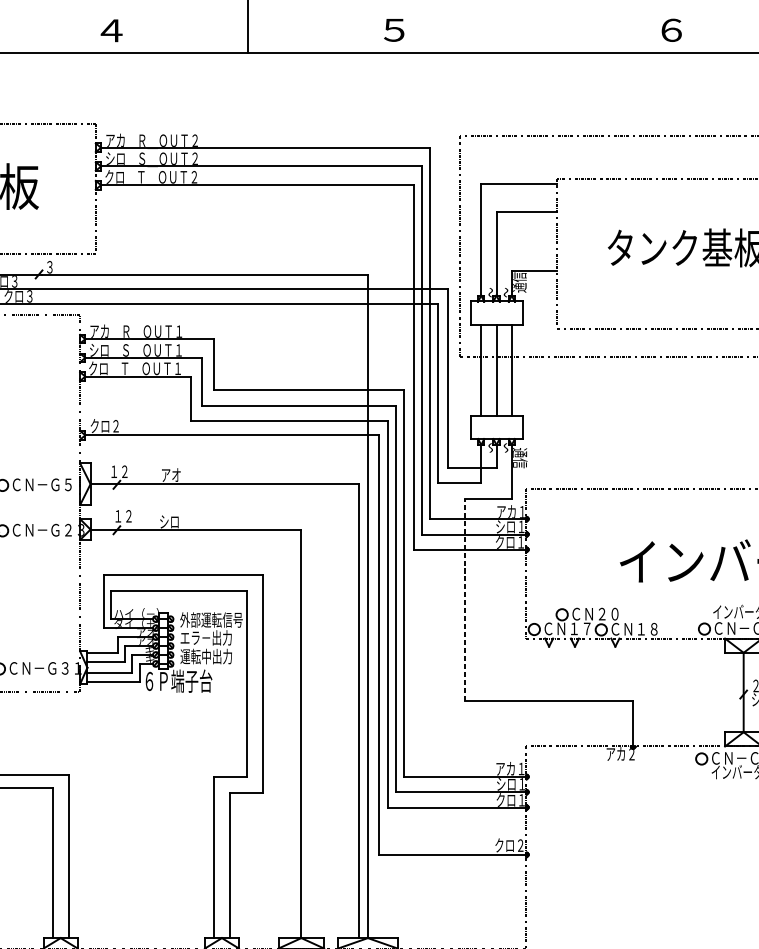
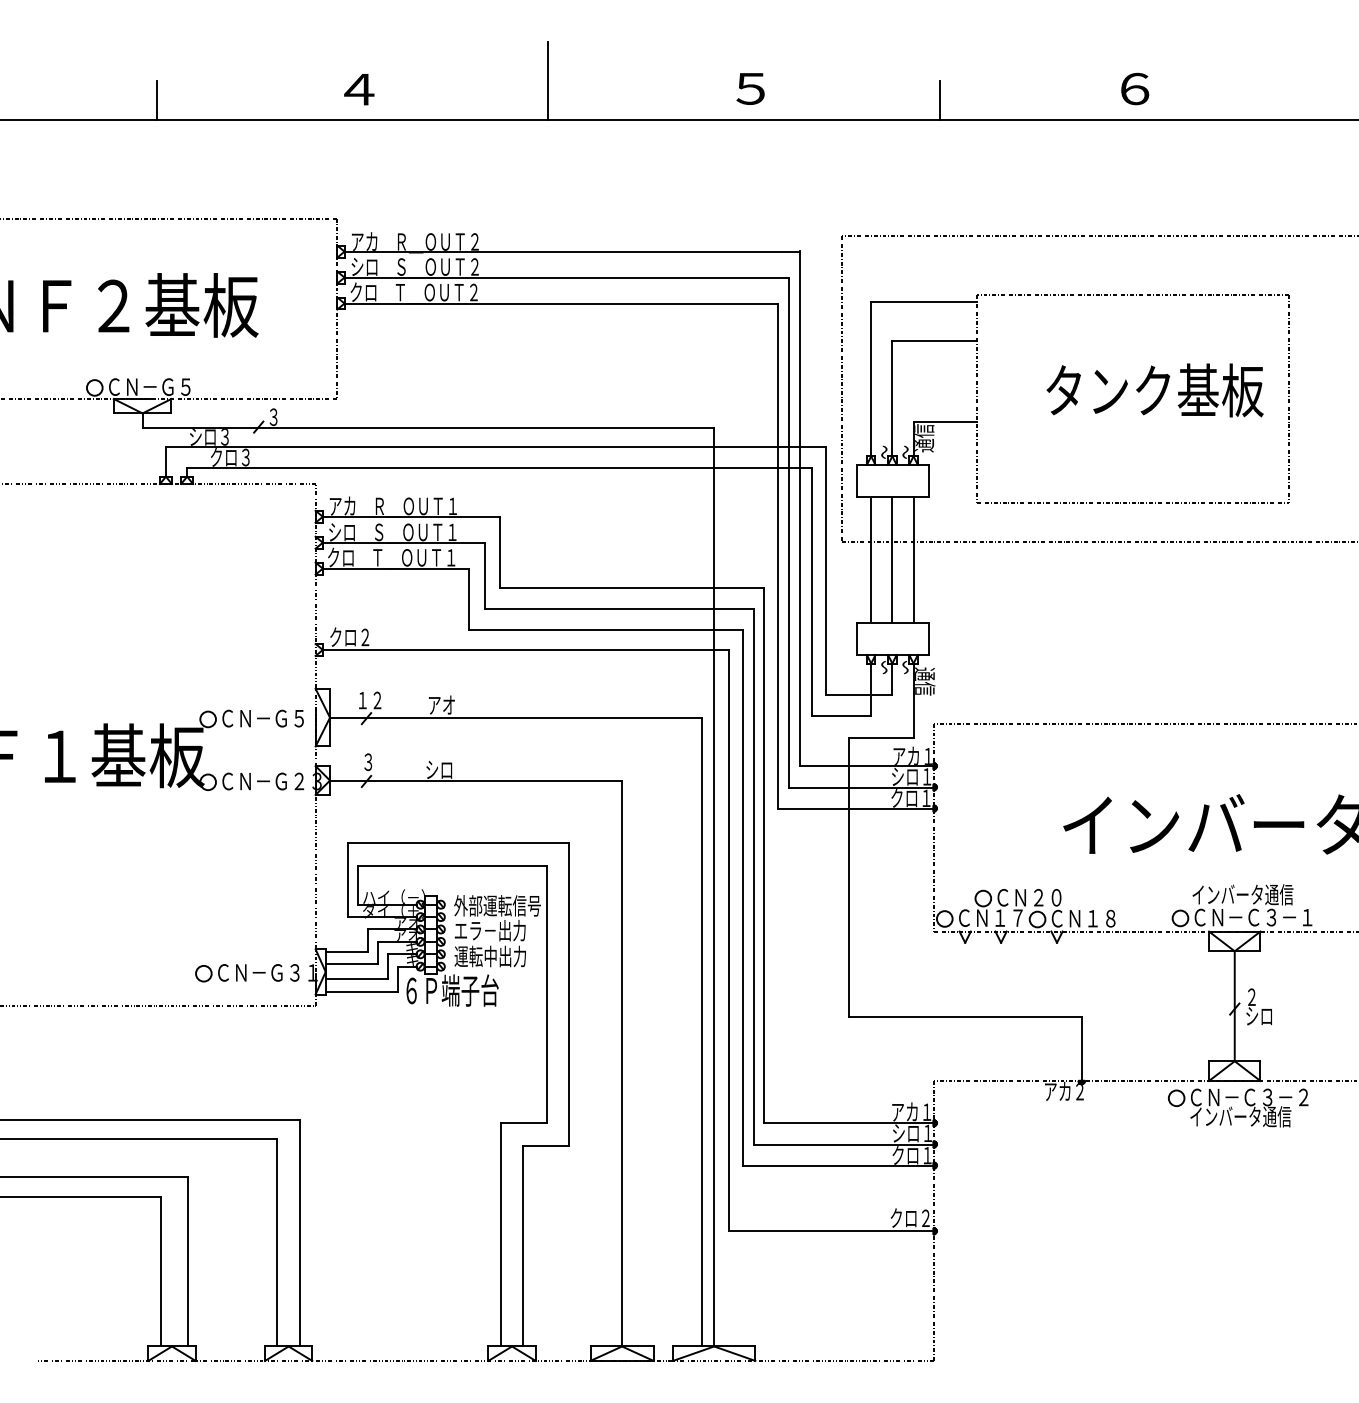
line: (530, 38) -> (939, 100), added
text: (123, 516) -> (375, 762), １２ -> ３
line: (465, 599) -> (849, 877), dashed -> solid

